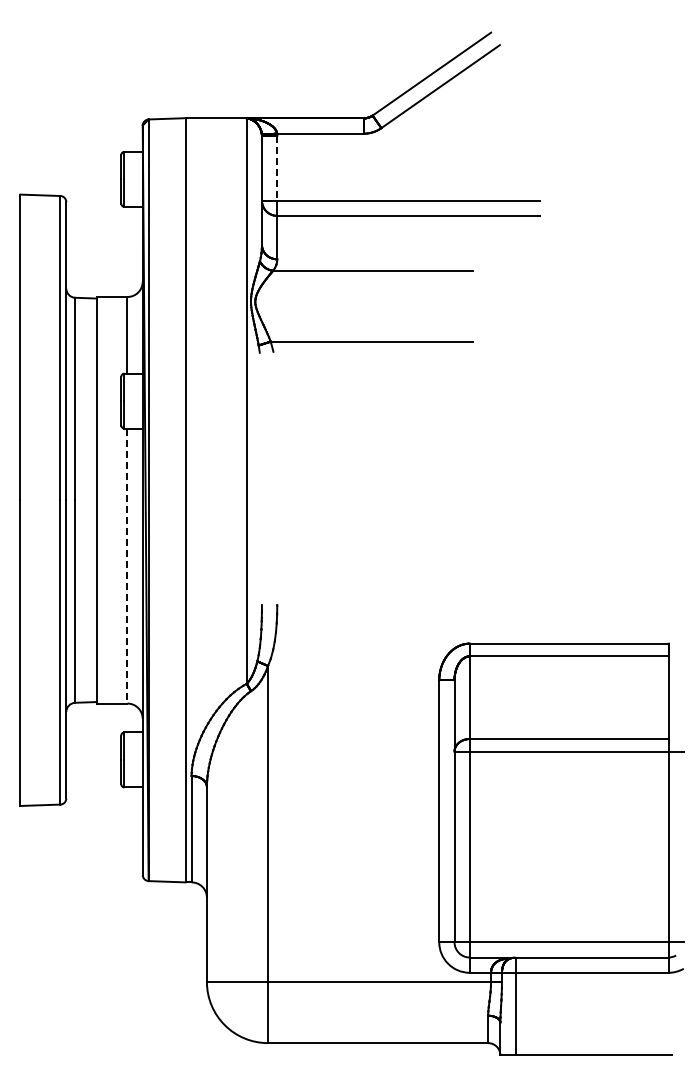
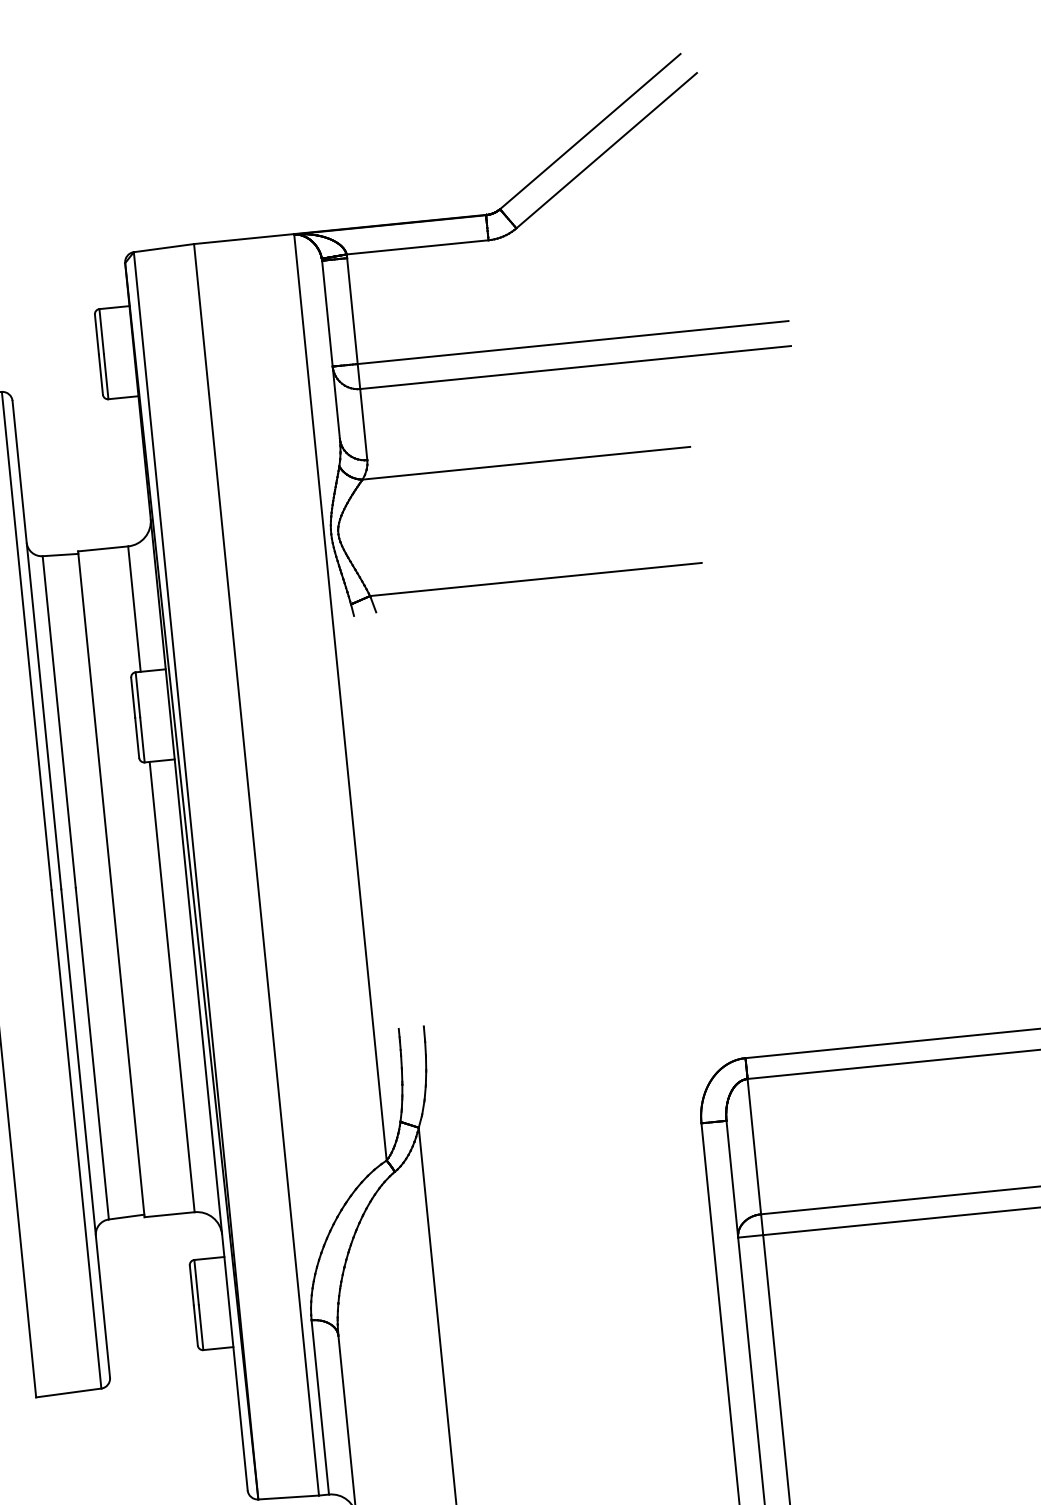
line: (277, 168) -> (352, 311), dashed -> solid
line: (127, 566) -> (172, 987), dashed -> solid

